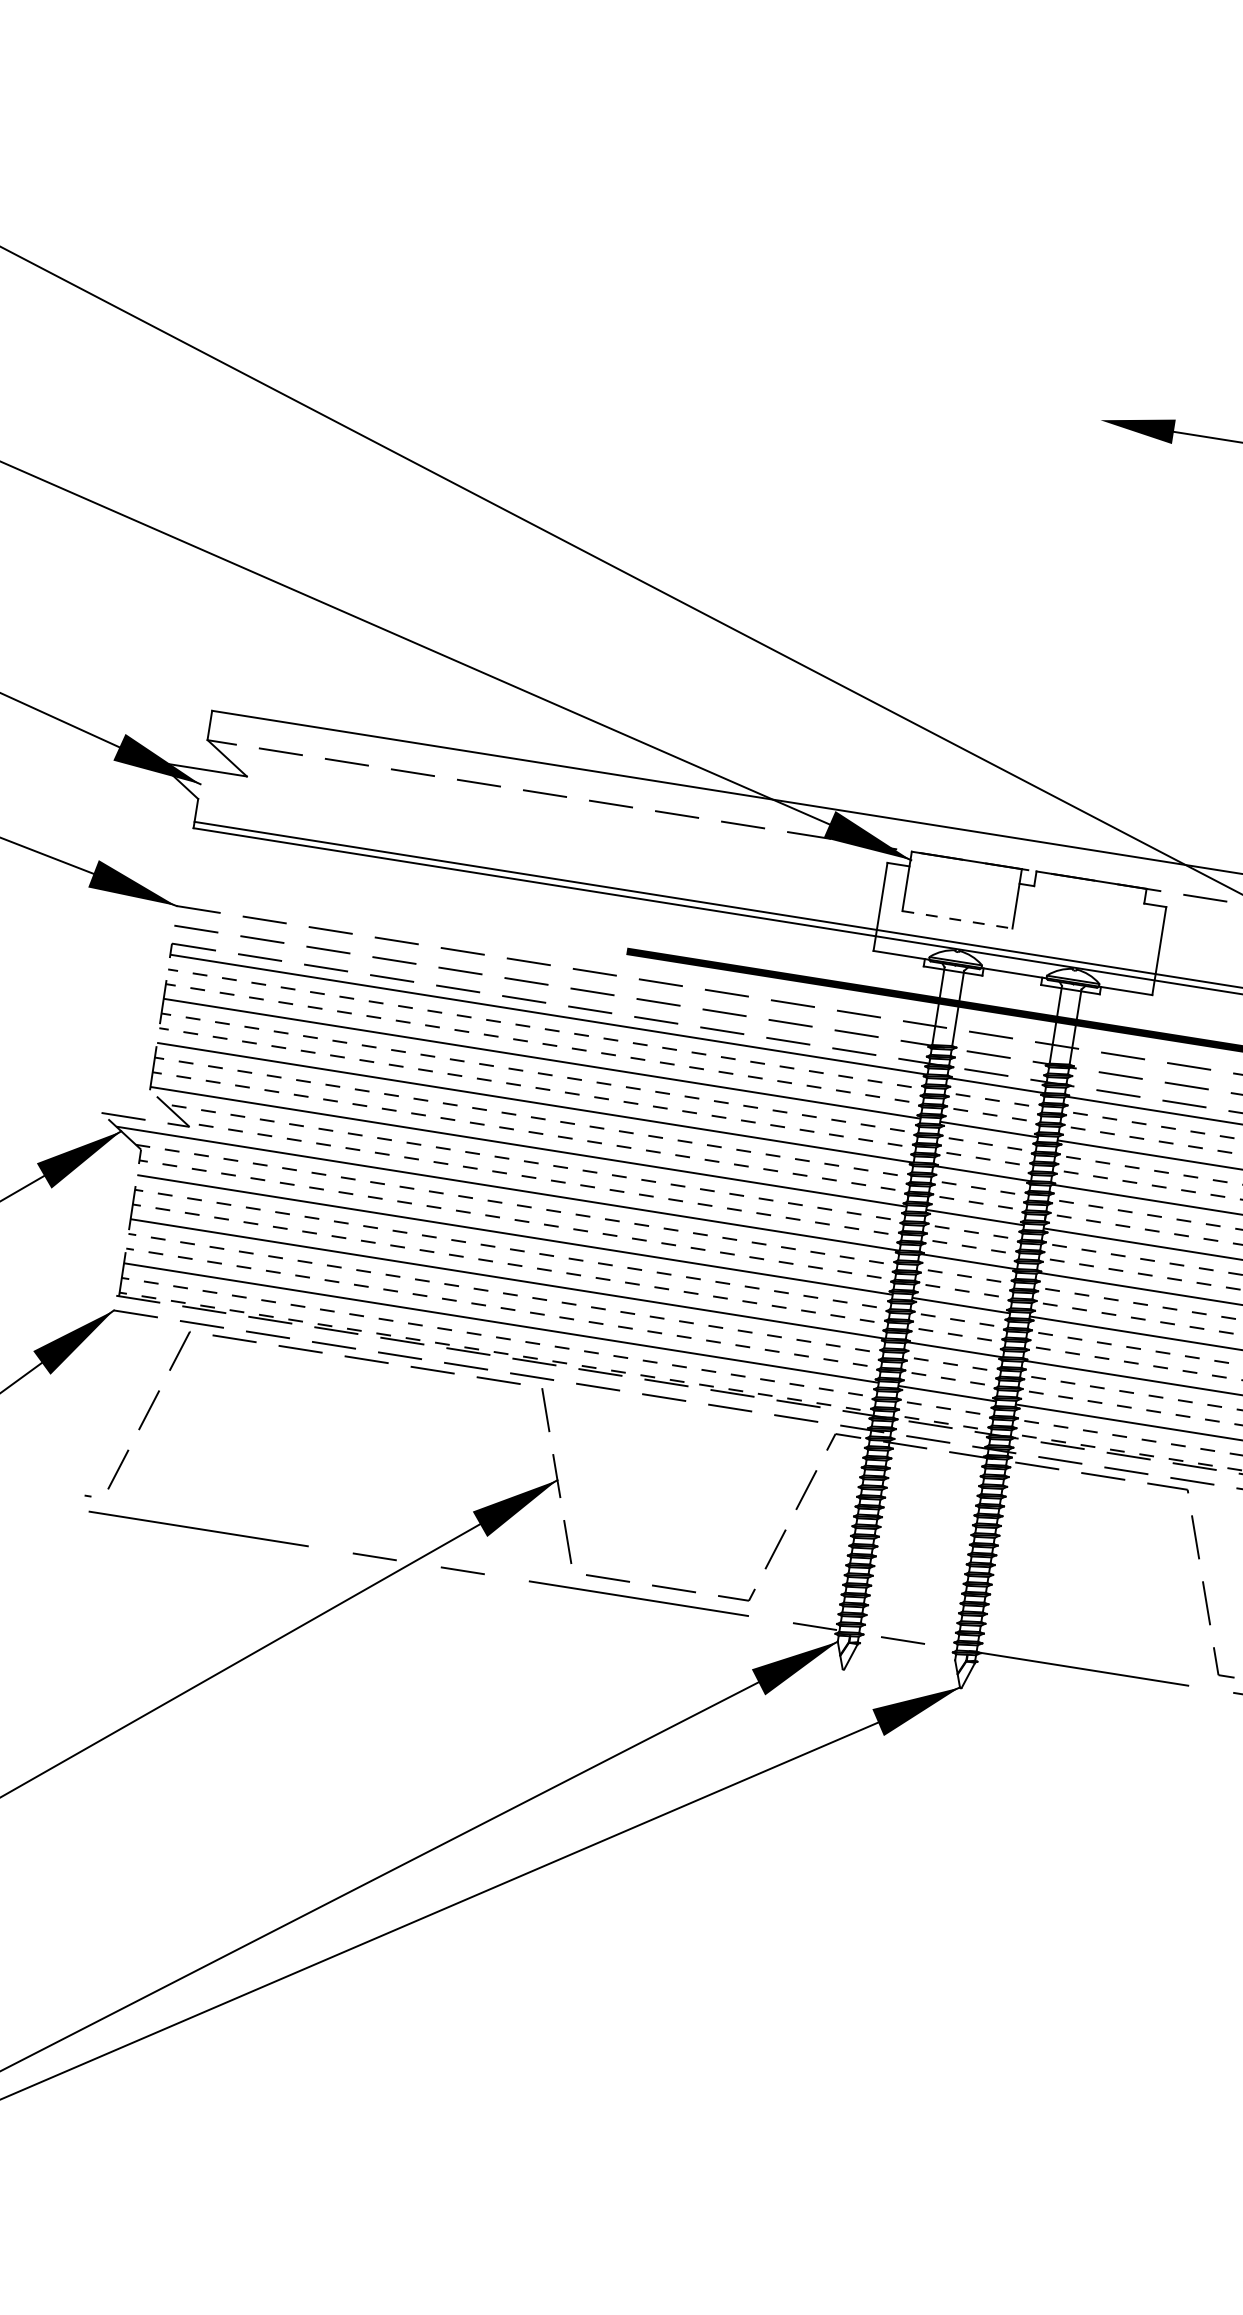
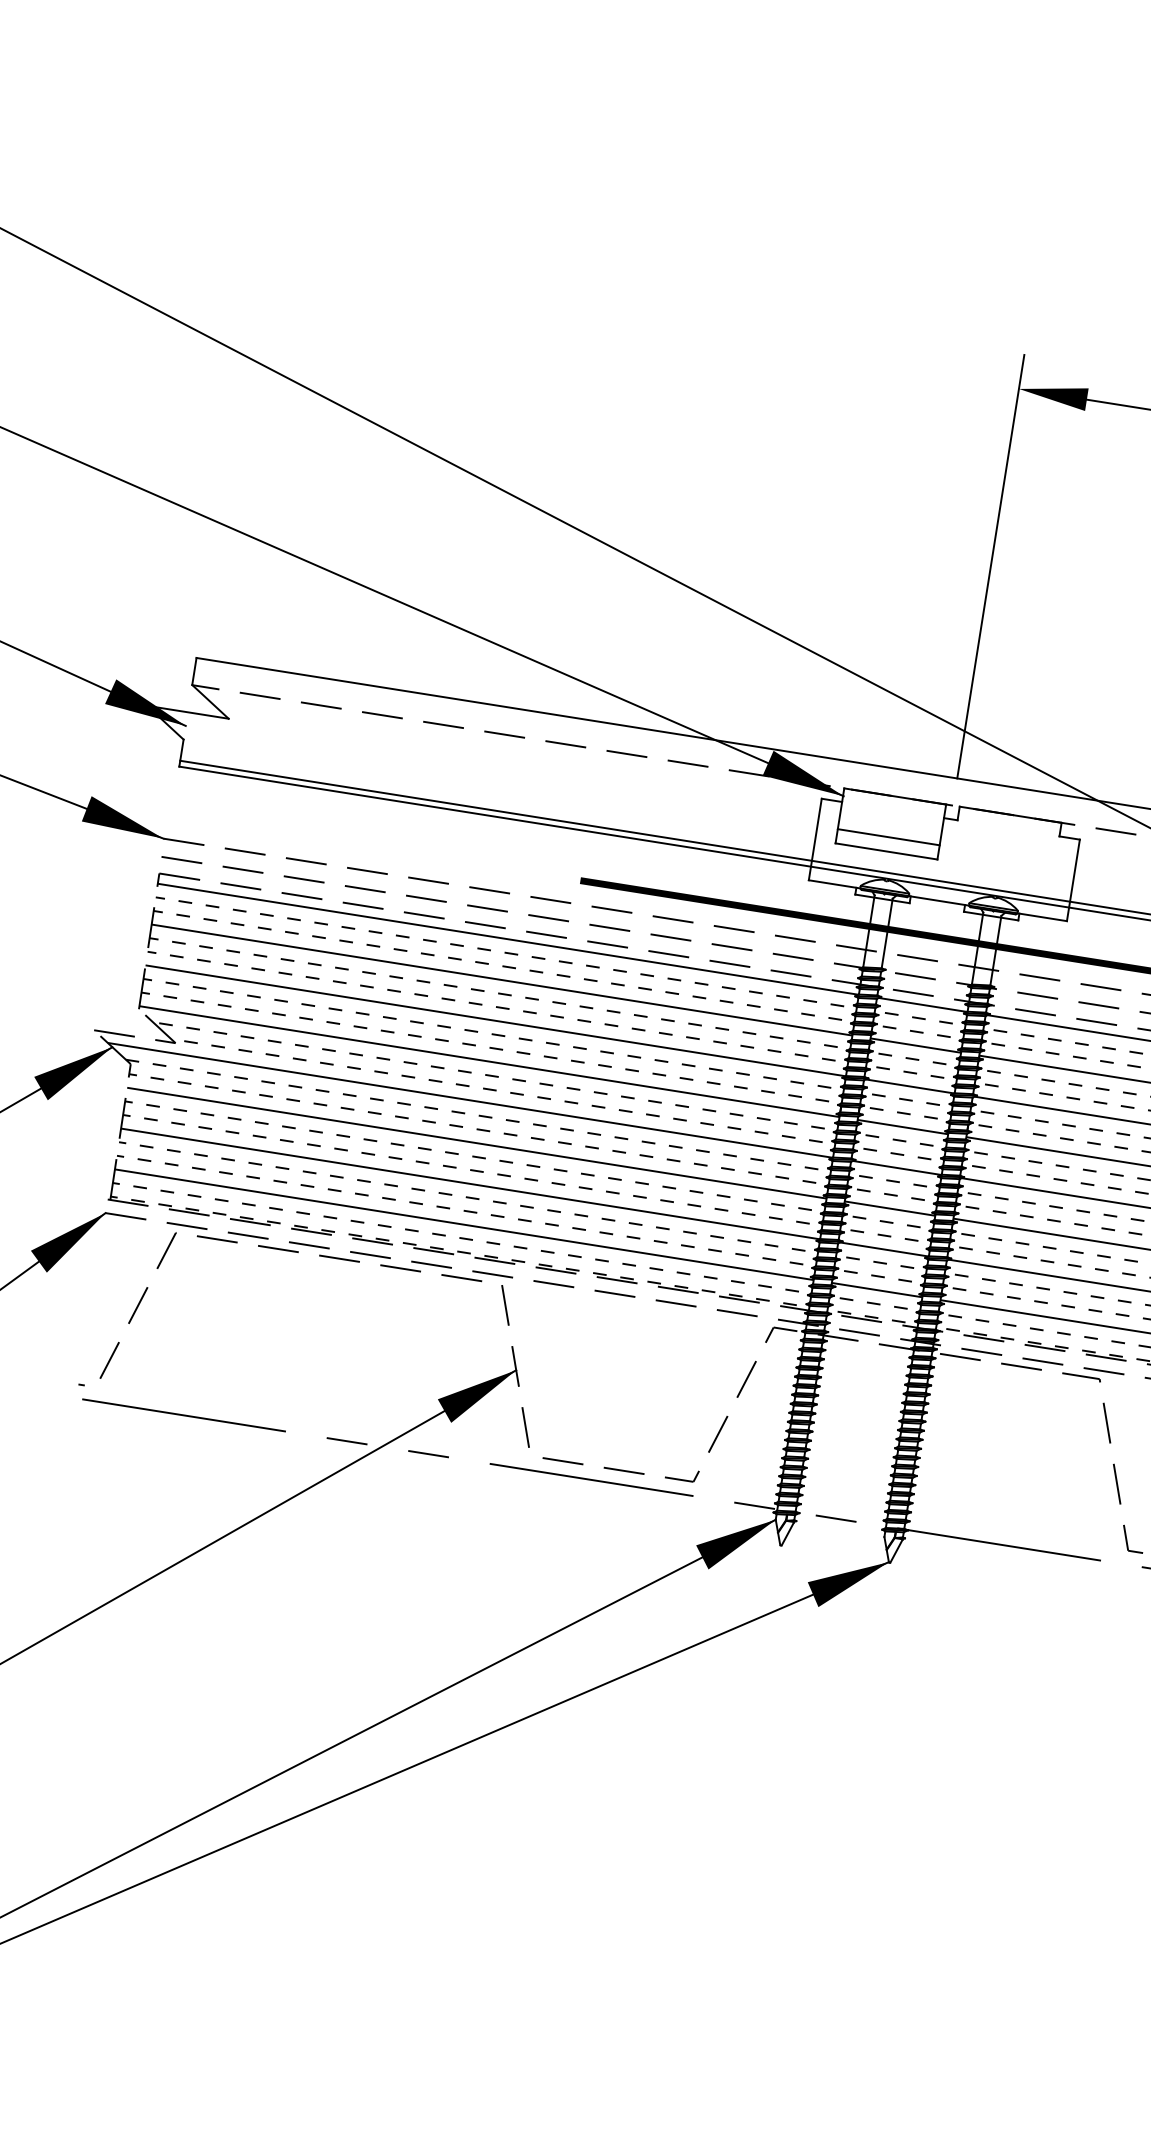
line: (1069, 611) -> (990, 566), added
line: (959, 904) -> (888, 837), added
line: (957, 919) -> (886, 851), dashed -> solid

